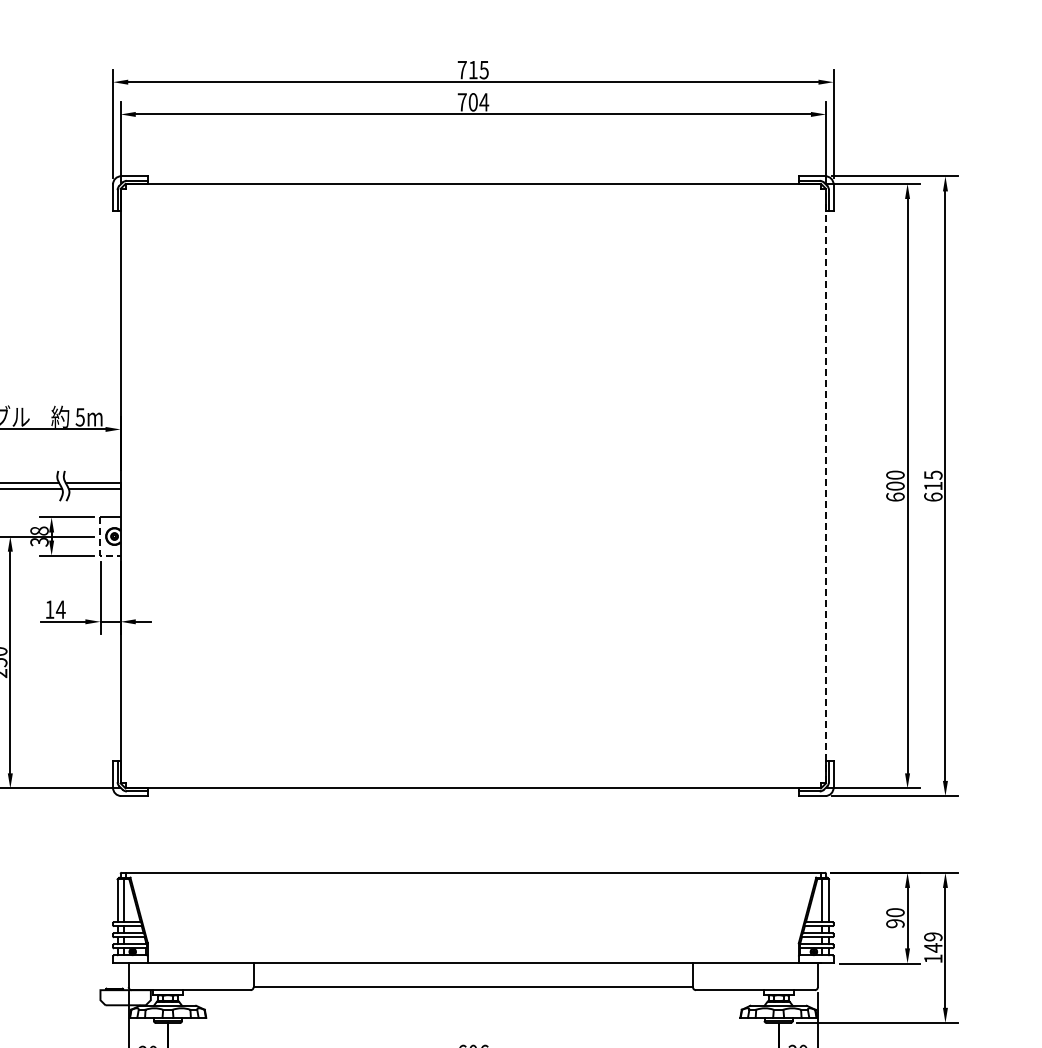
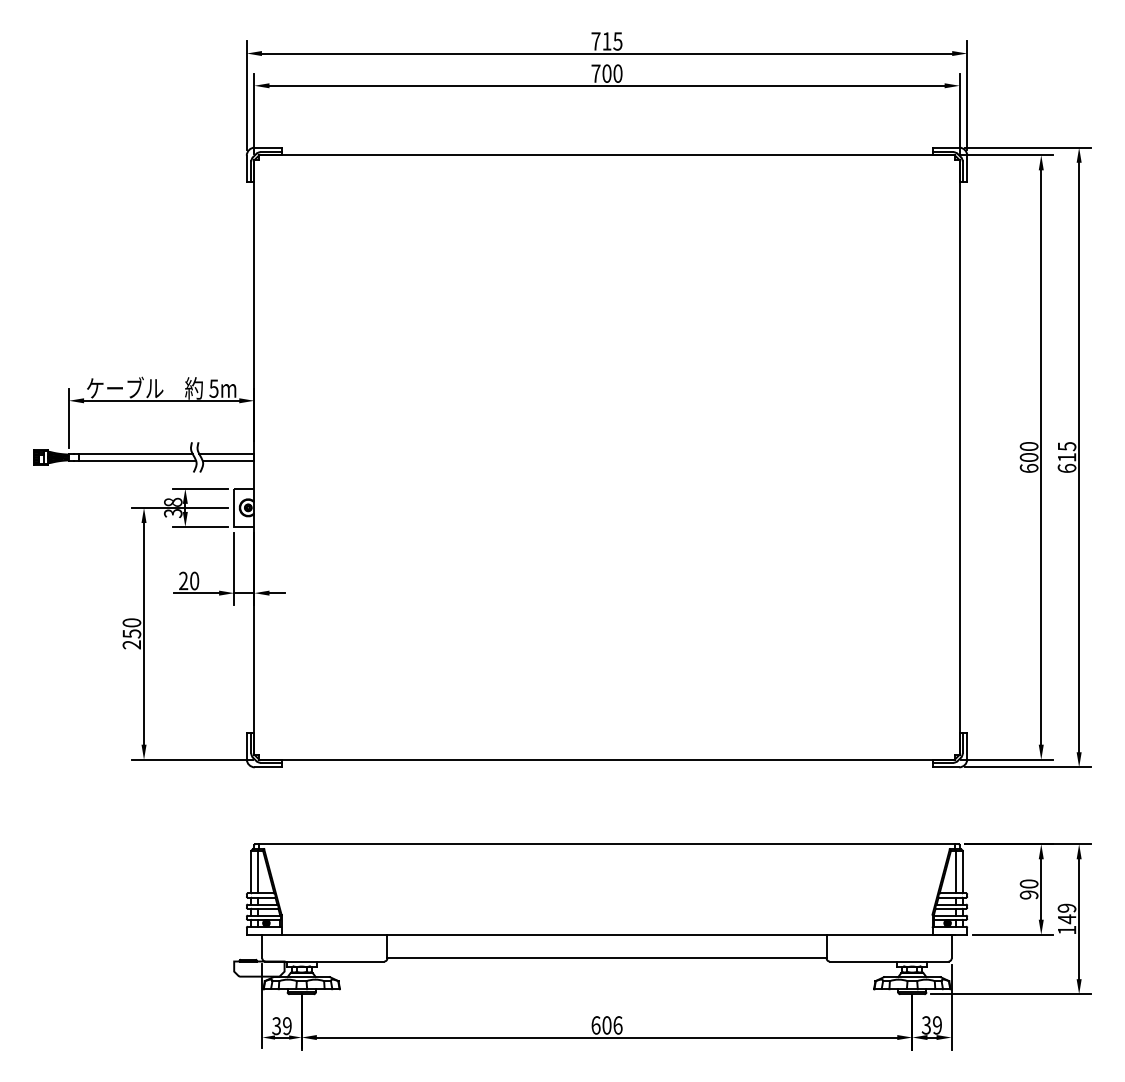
text: (483, 102) -> (617, 73), 704 -> 700
line: (825, 485) -> (959, 456), dashed -> solid
line: (100, 548) -> (234, 519), dashed -> solid
text: (55, 609) -> (189, 580), 14 -> 20

